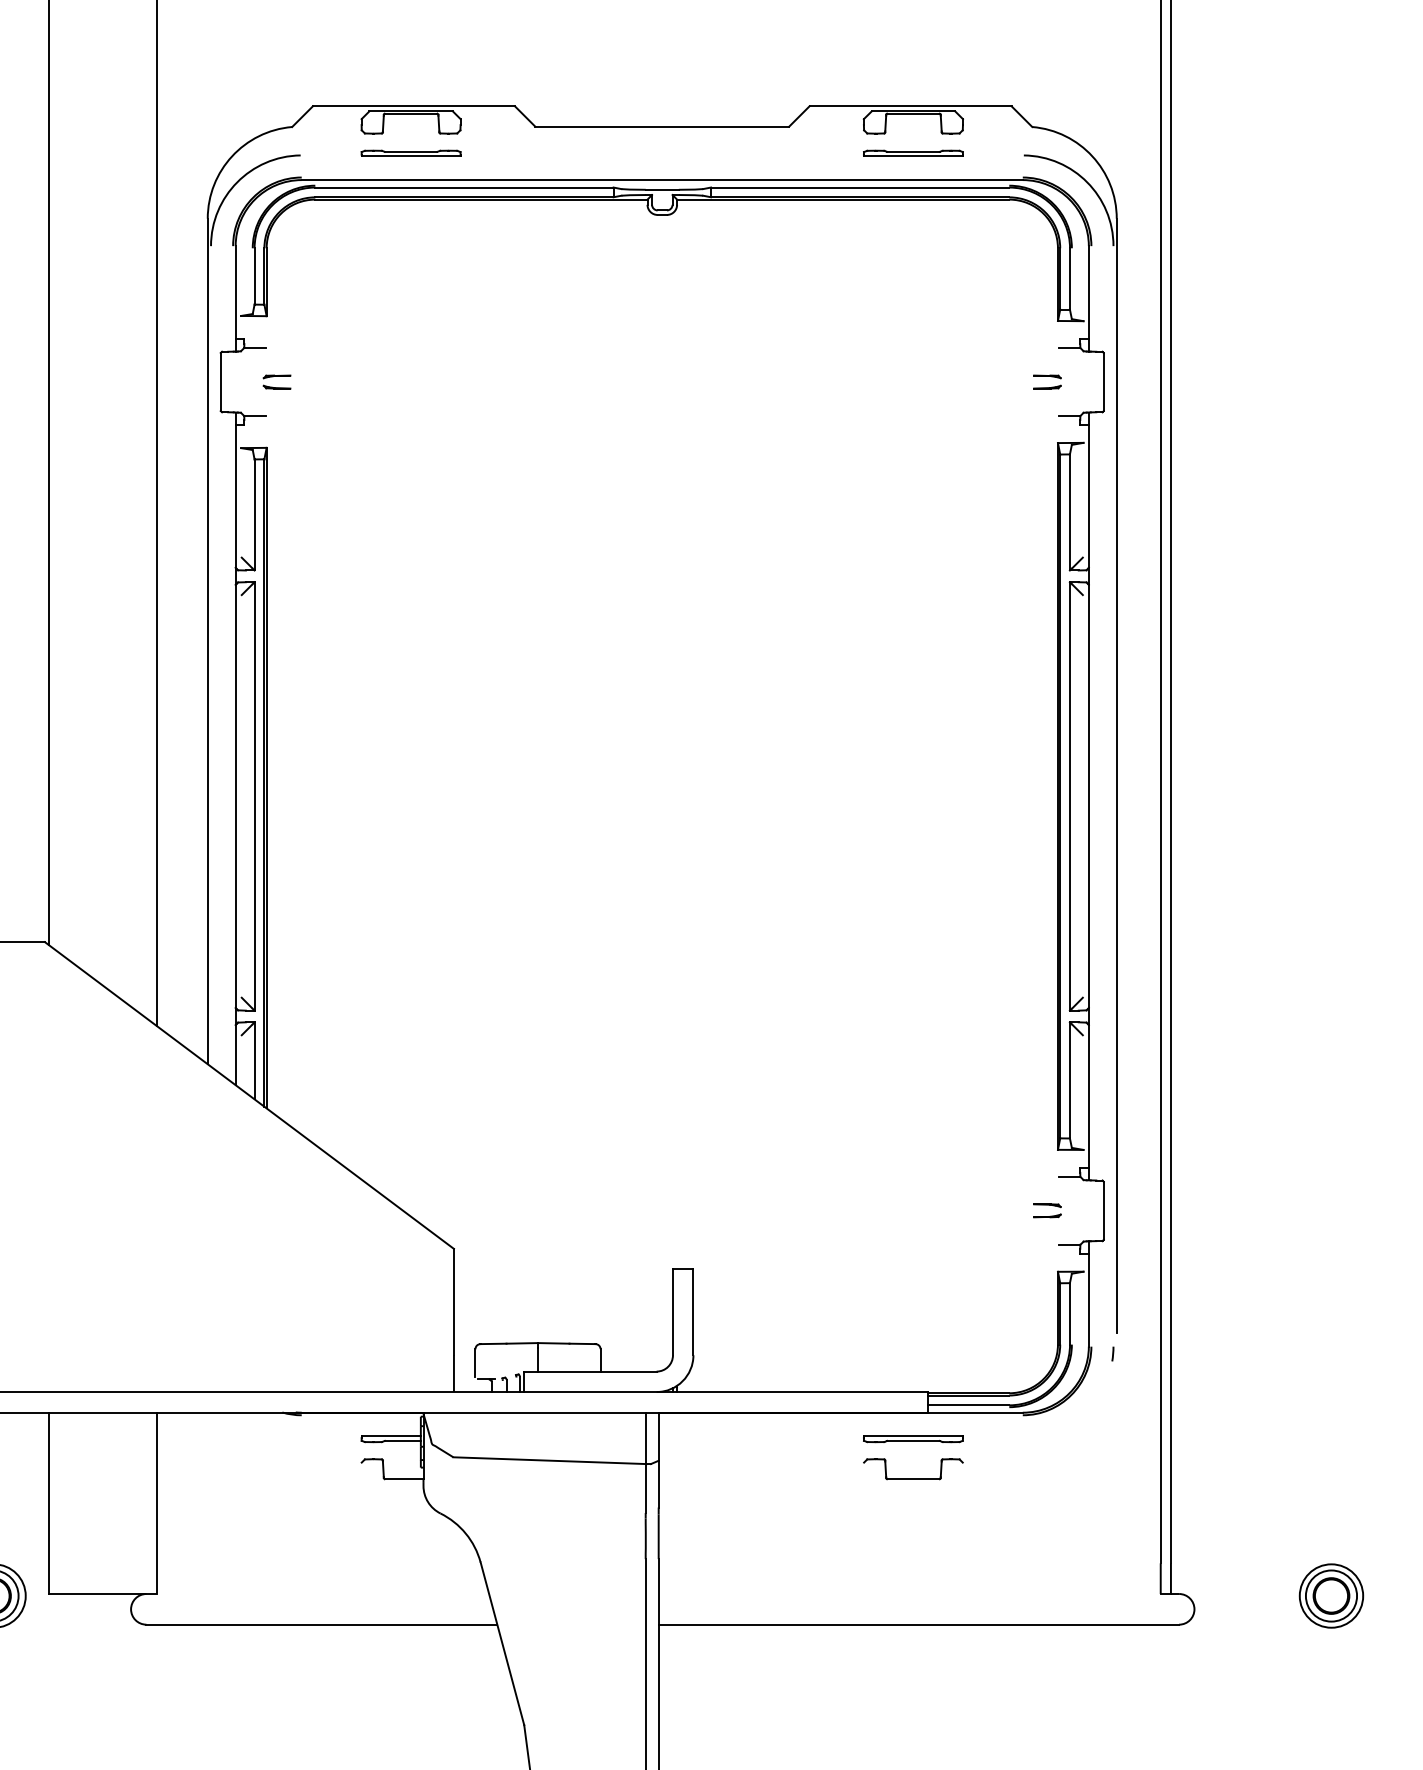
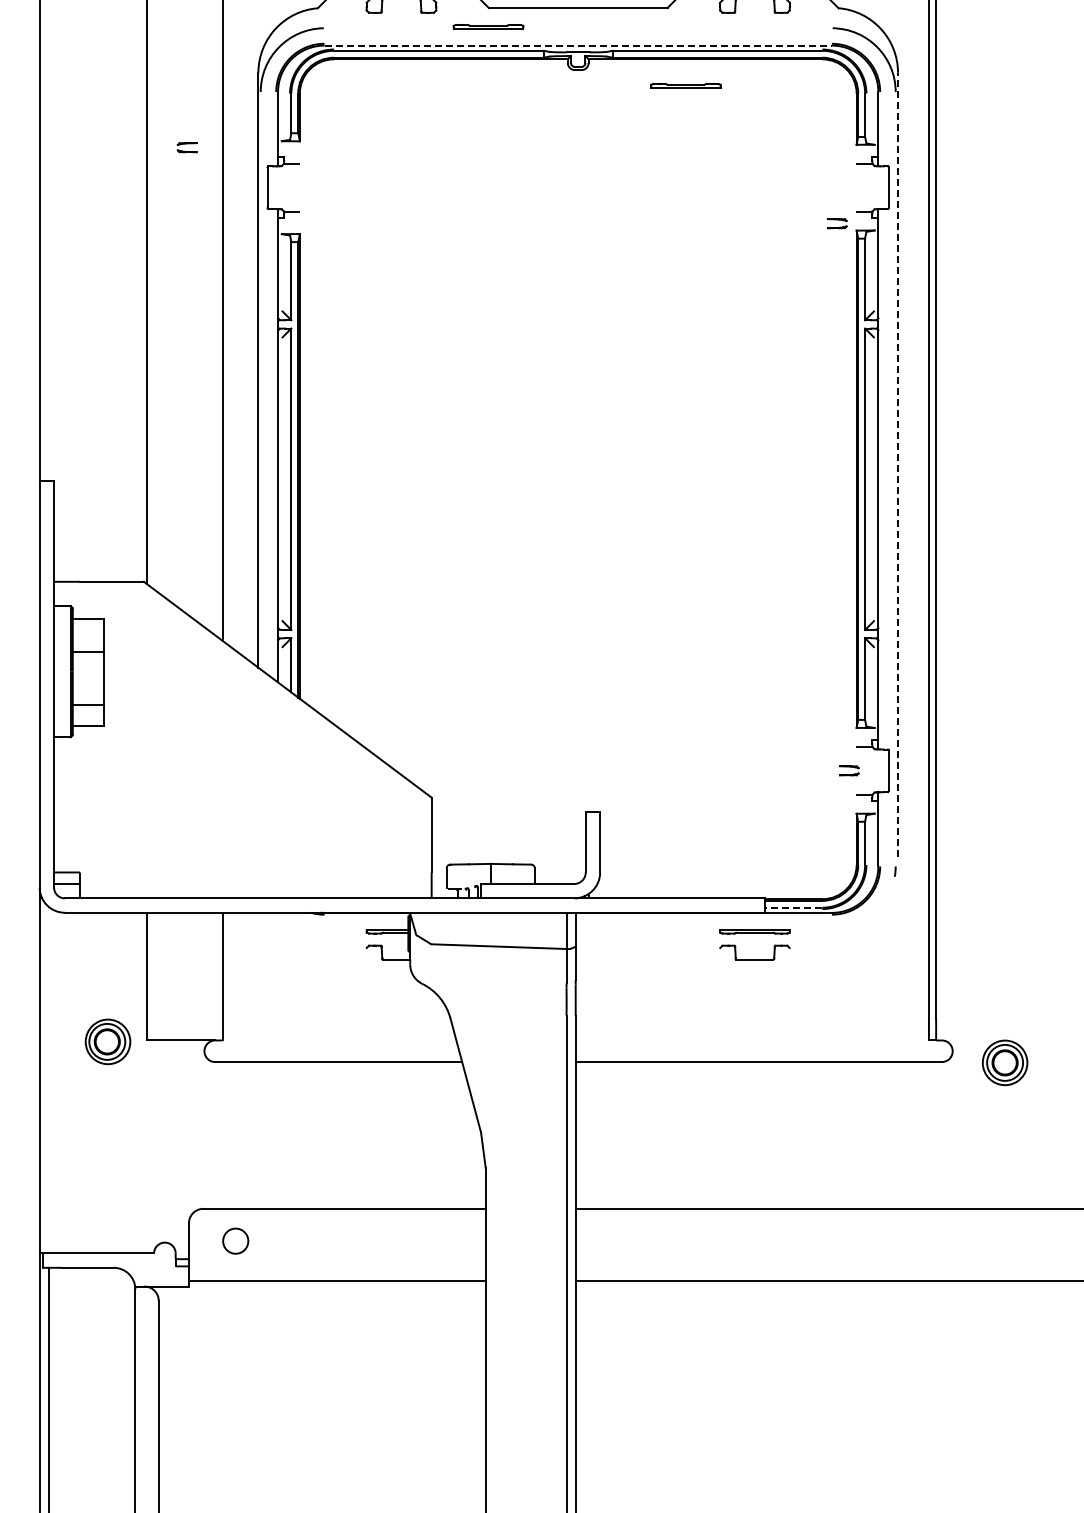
part: (411, 152) -> (488, 26), moved
part: (912, 152) -> (685, 85), moved
line: (662, 179) -> (578, 45), solid -> dashed
part: (276, 381) -> (186, 147), moved
part: (1047, 381) -> (837, 223), moved
line: (1117, 775) -> (898, 464), solid -> dashed
line: (968, 1405) -> (793, 907), solid -> dashed
part: (1330, 1595) -> (1004, 1062), moved

